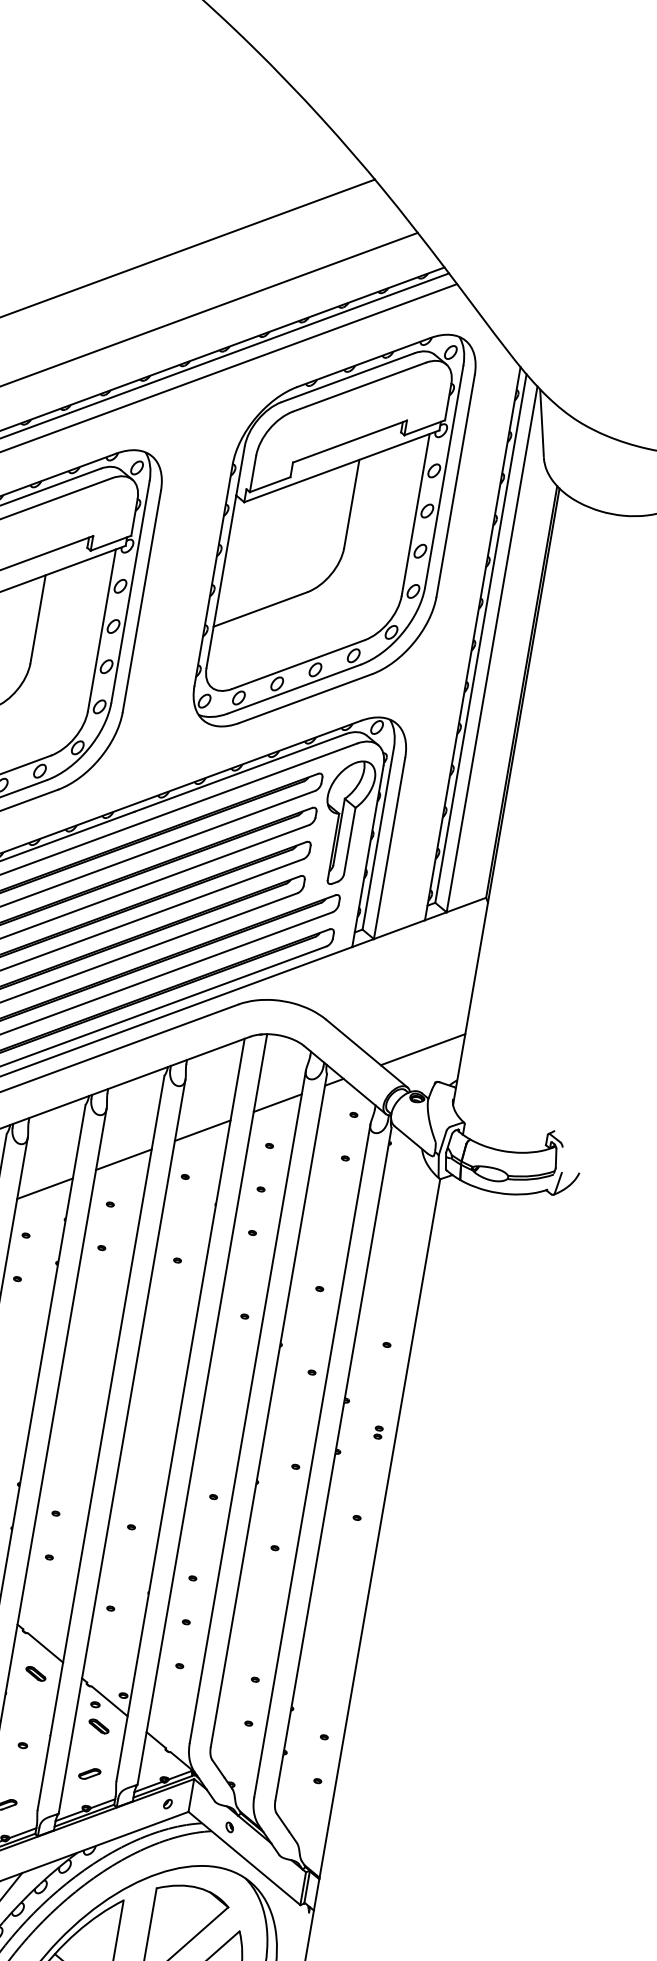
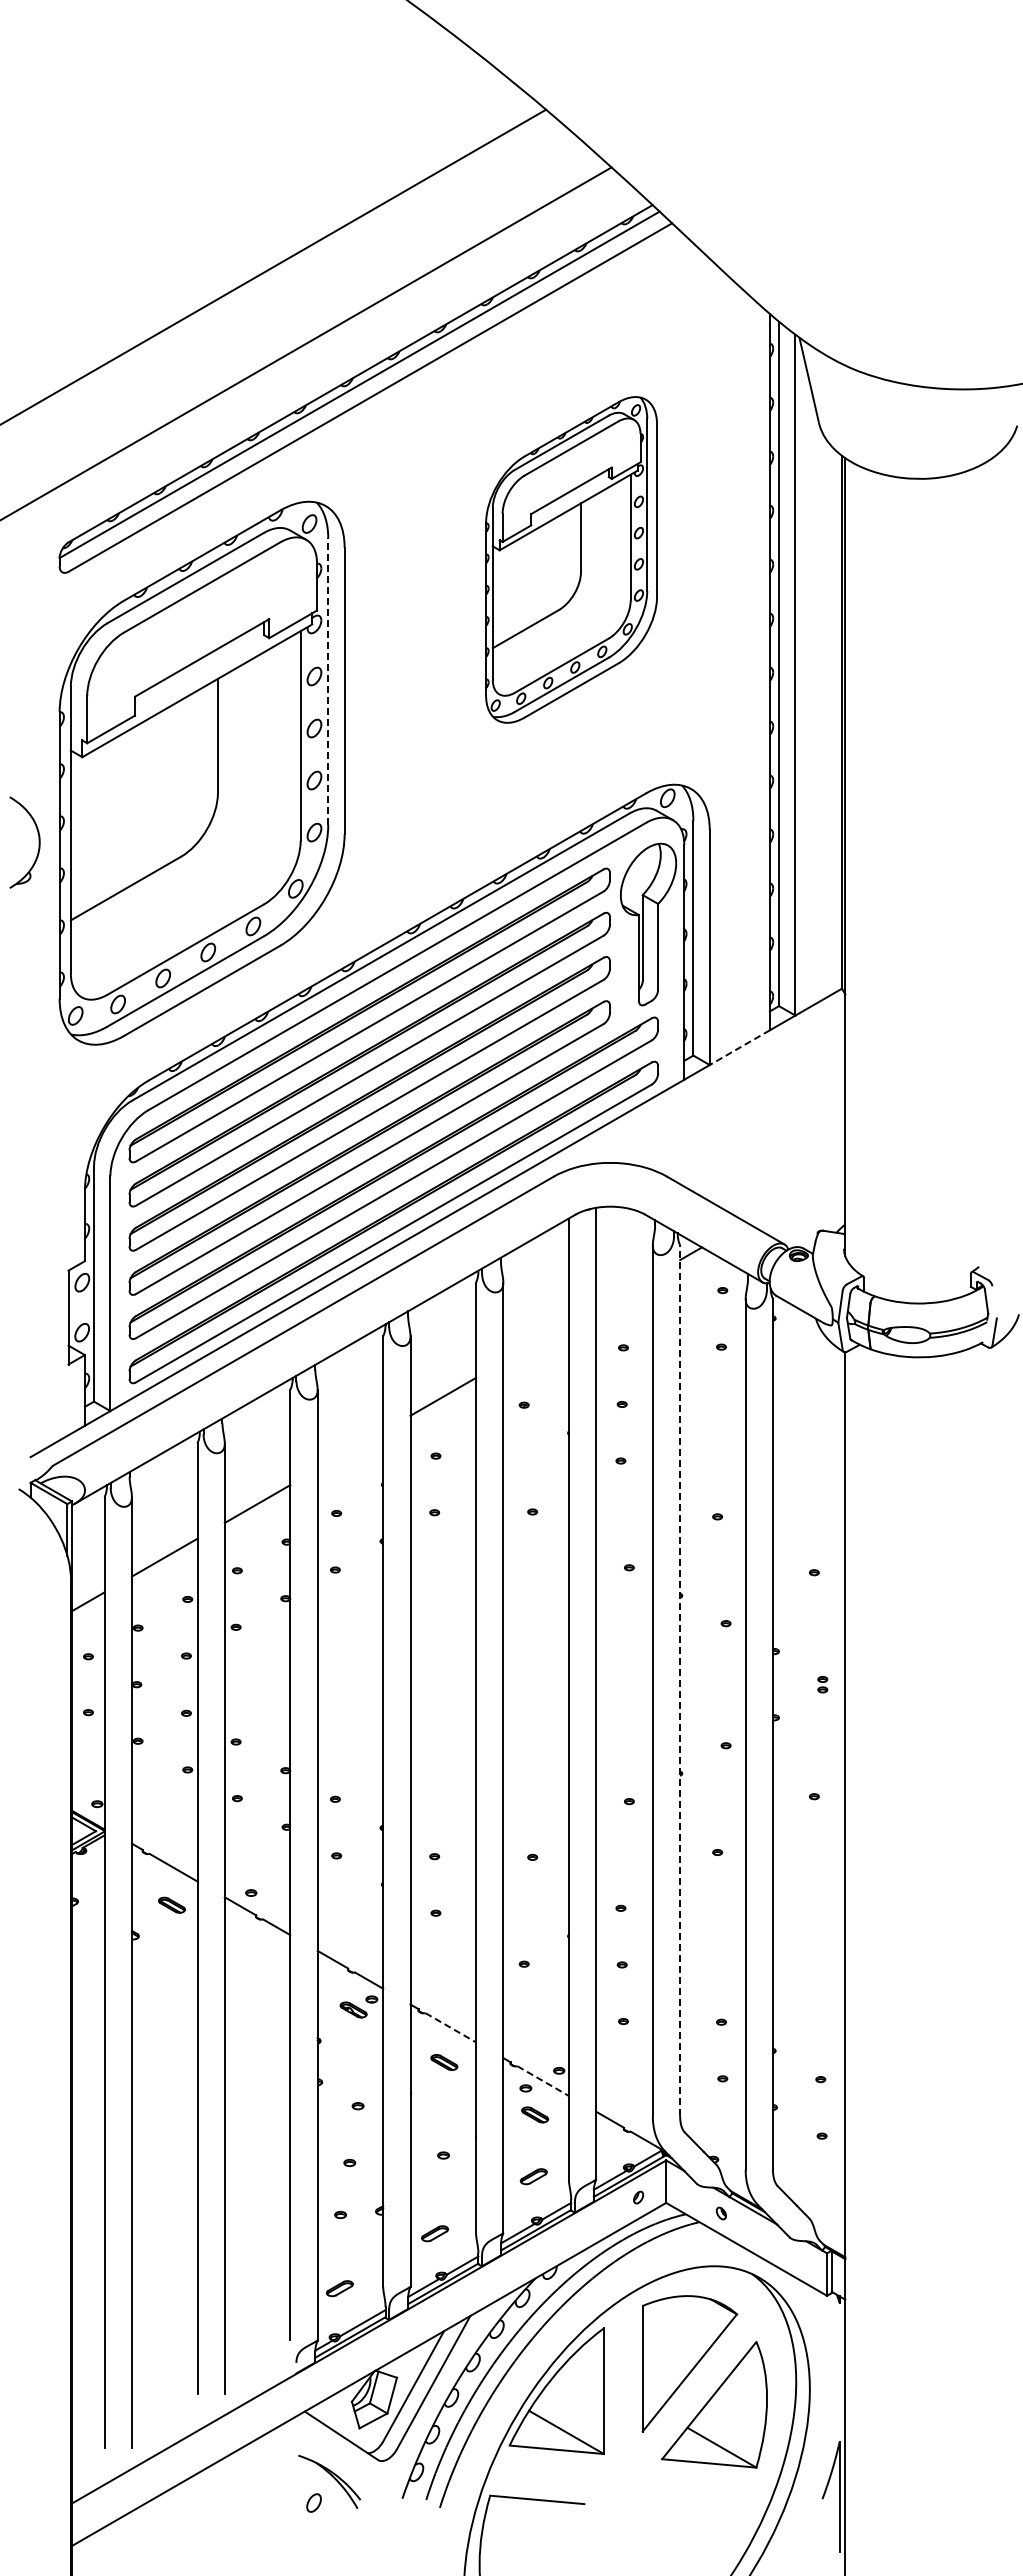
part: (334, 530) -> (571, 559), size x0.6
line: (130, 592) -> (328, 681), solid -> dashed
line: (399, 929) -> (739, 1047), solid -> dashed
line: (423, 1049) -> (795, 1193), removed
line: (277, 1102) -> (624, 1291), removed
line: (202, 1130) -> (535, 1343), removed
line: (45, 1188) -> (350, 1450), removed
line: (269, 1410) -> (680, 1680), solid -> dashed
line: (46, 1648) -> (451, 2028), solid -> dashed
line: (109, 1701) -> (543, 2081), solid -> dashed

